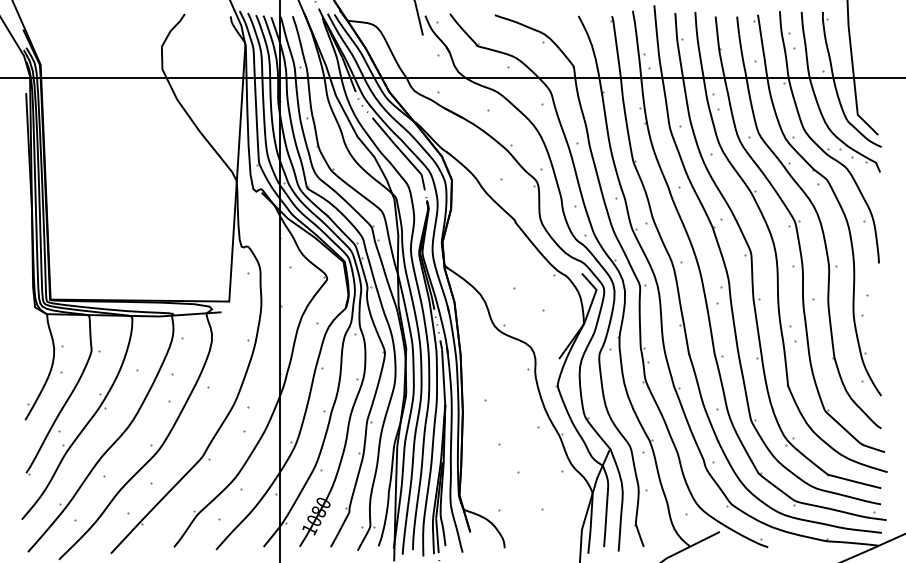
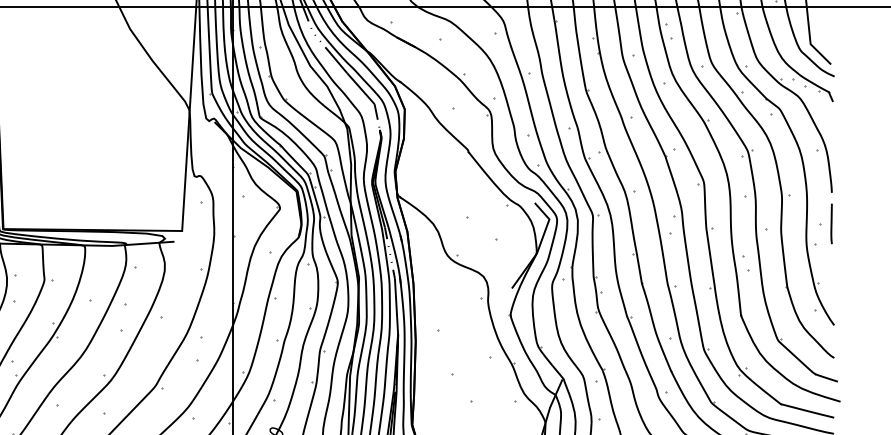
line: (878, 294) -> (831, 223), added

